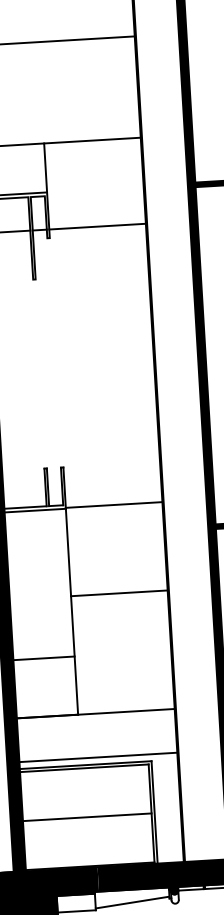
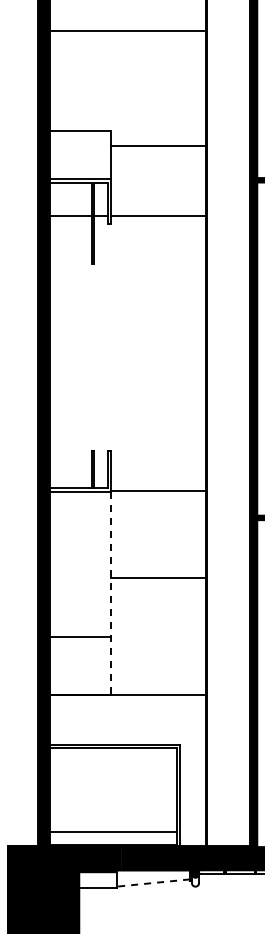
line: (92, 140) -> (158, 145), moved
line: (71, 612) -> (110, 593), solid -> dashed
line: (98, 757) -> (128, 738), removed
line: (86, 817) -> (113, 832), moved
line: (132, 903) -> (153, 883), solid -> dashed

